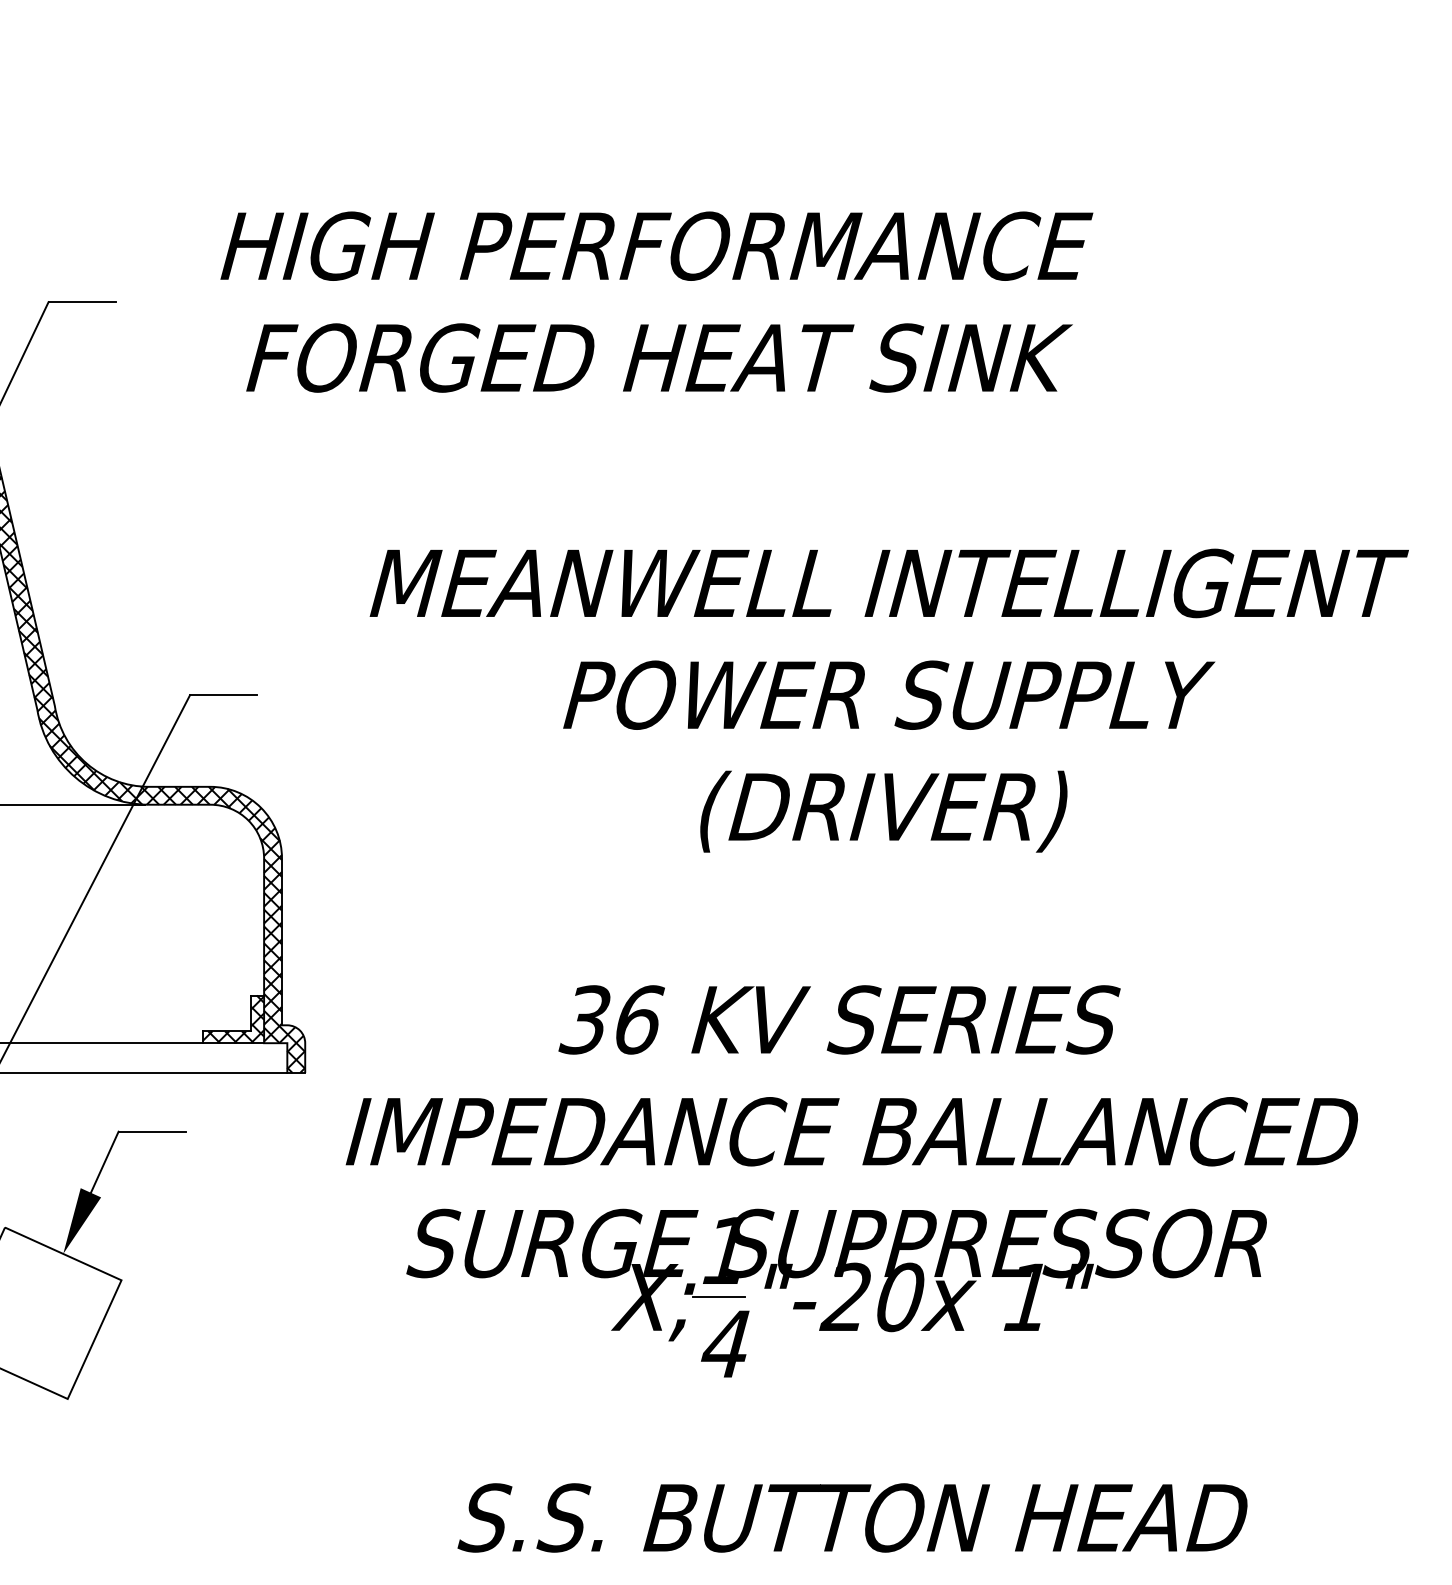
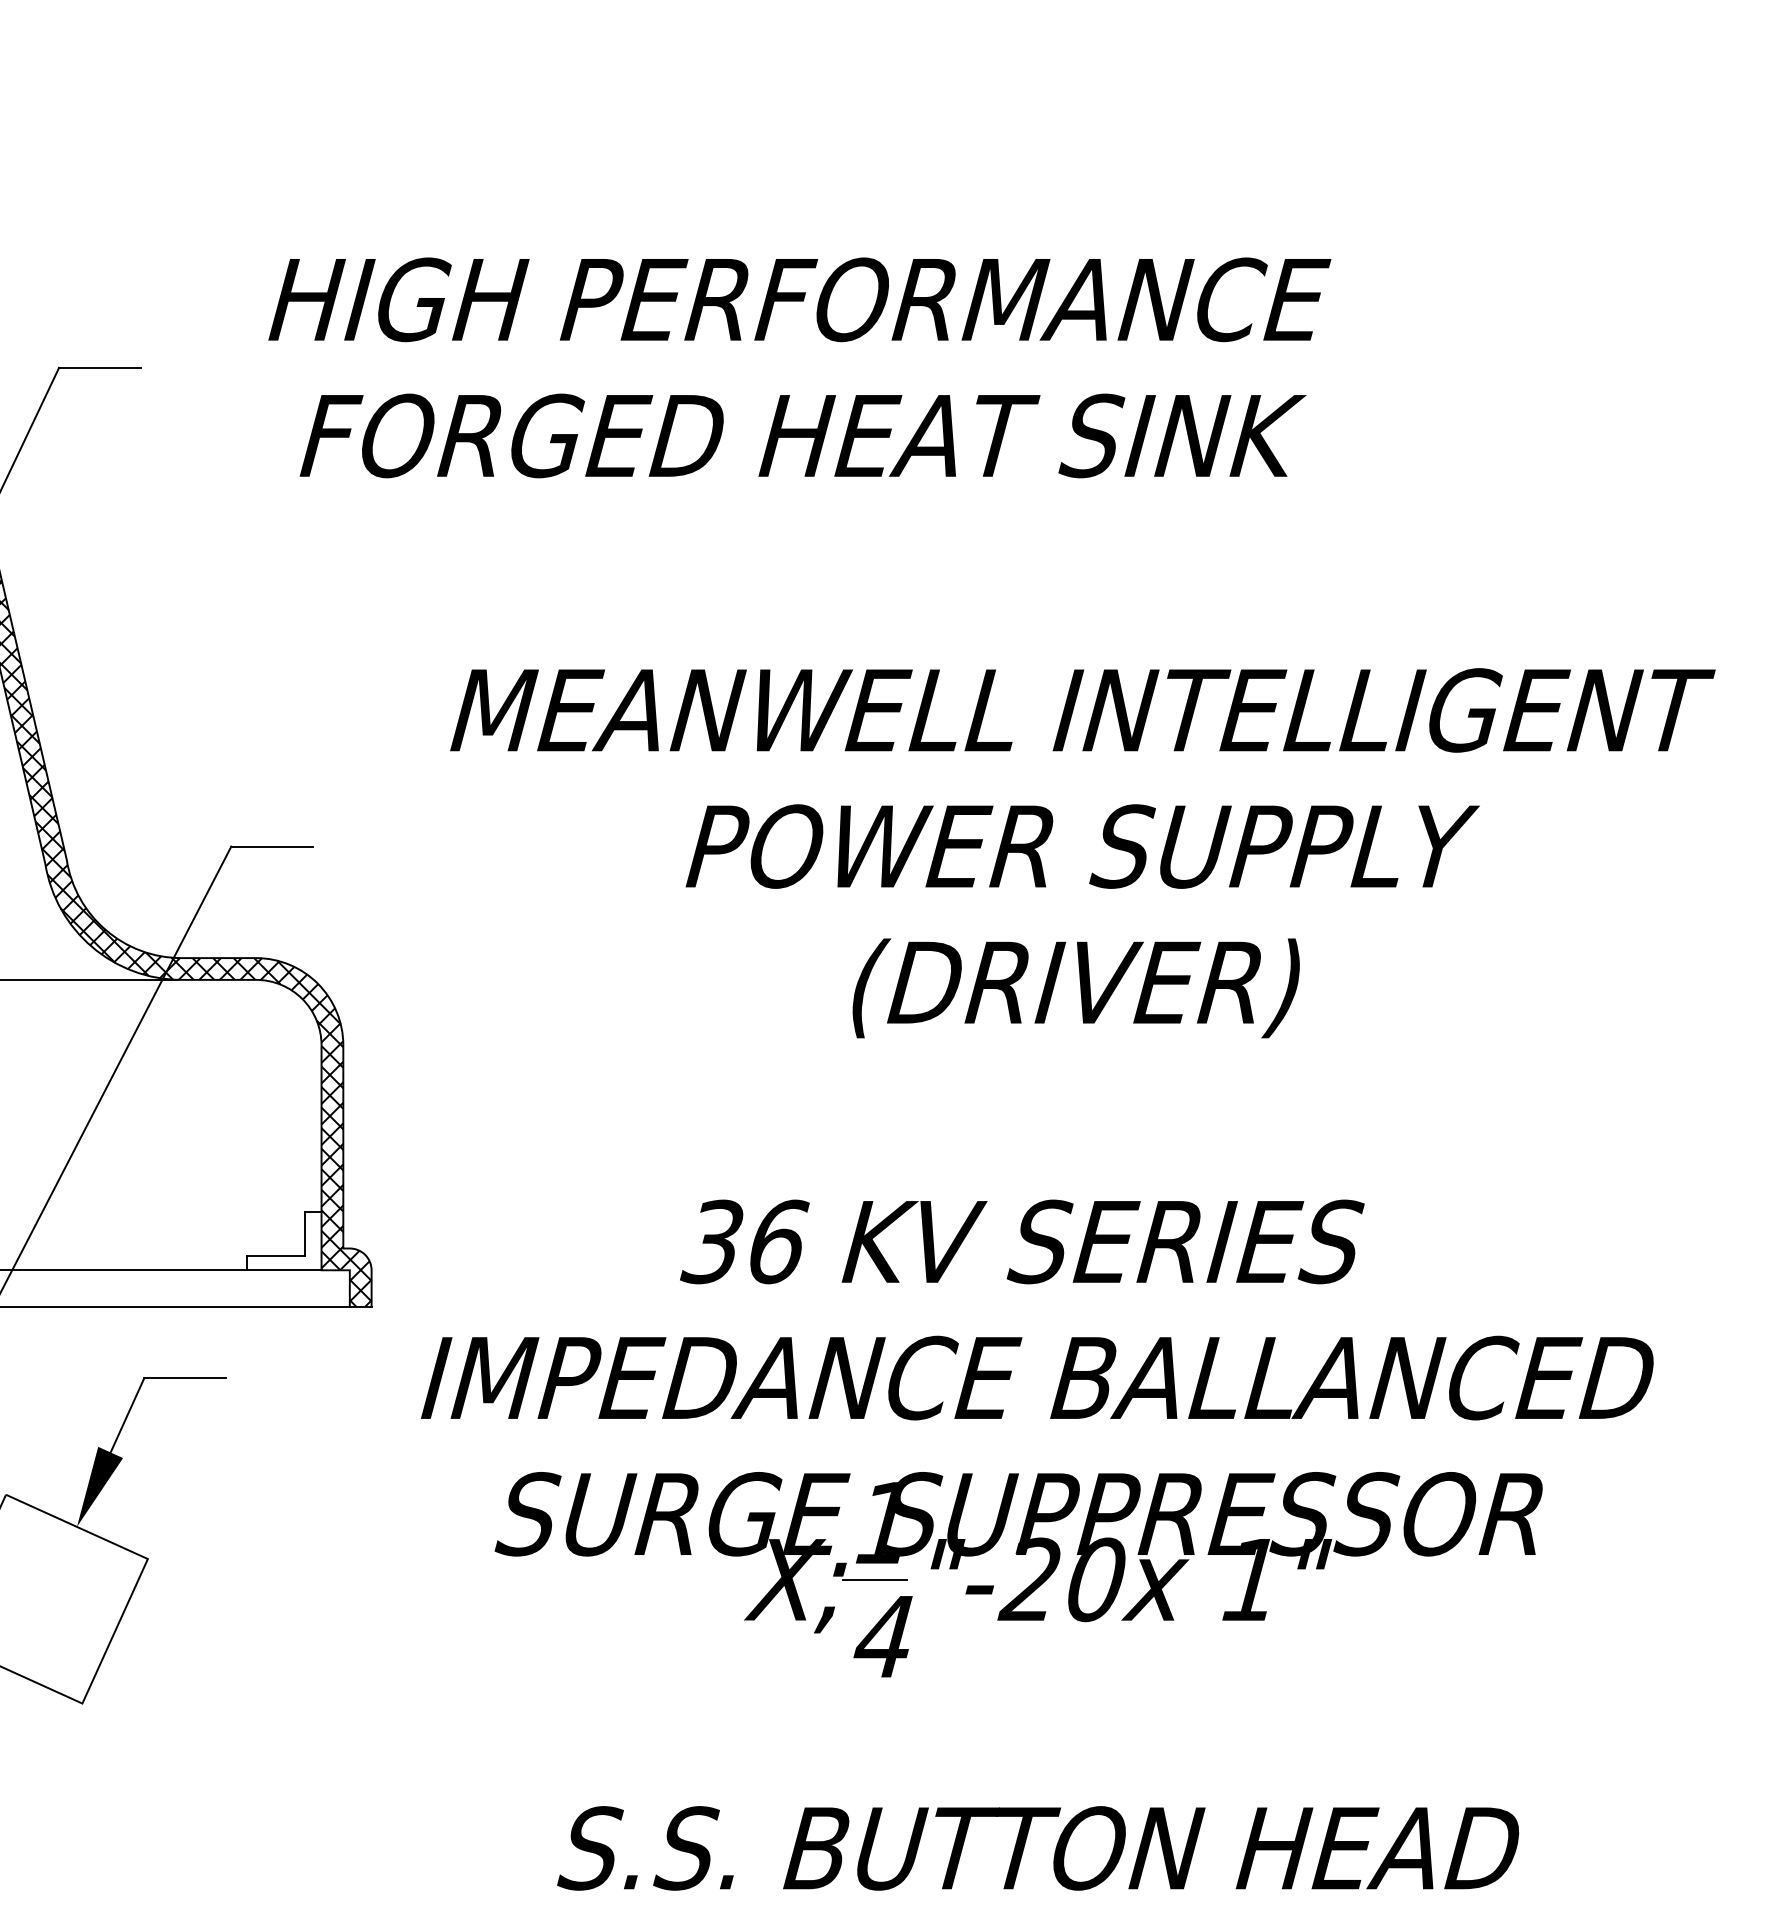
hatch: (232, 1019) -> (283, 1241), removed

